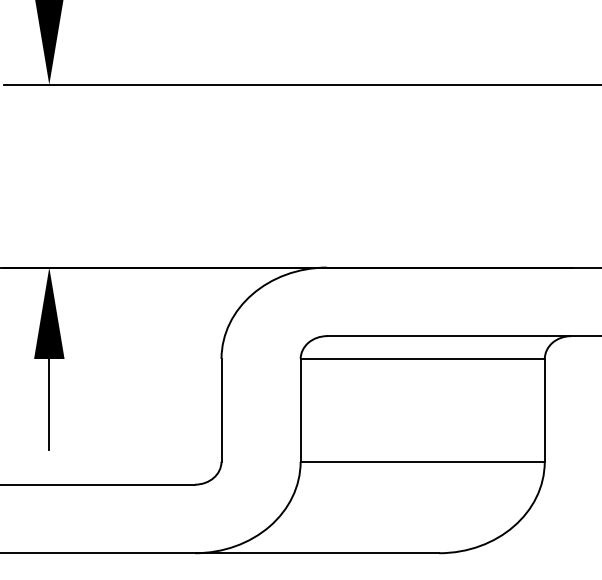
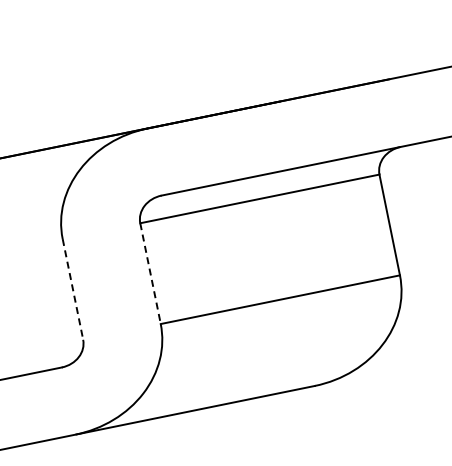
line: (221, 410) -> (72, 289), solid -> dashed
line: (300, 410) -> (150, 273), solid -> dashed

